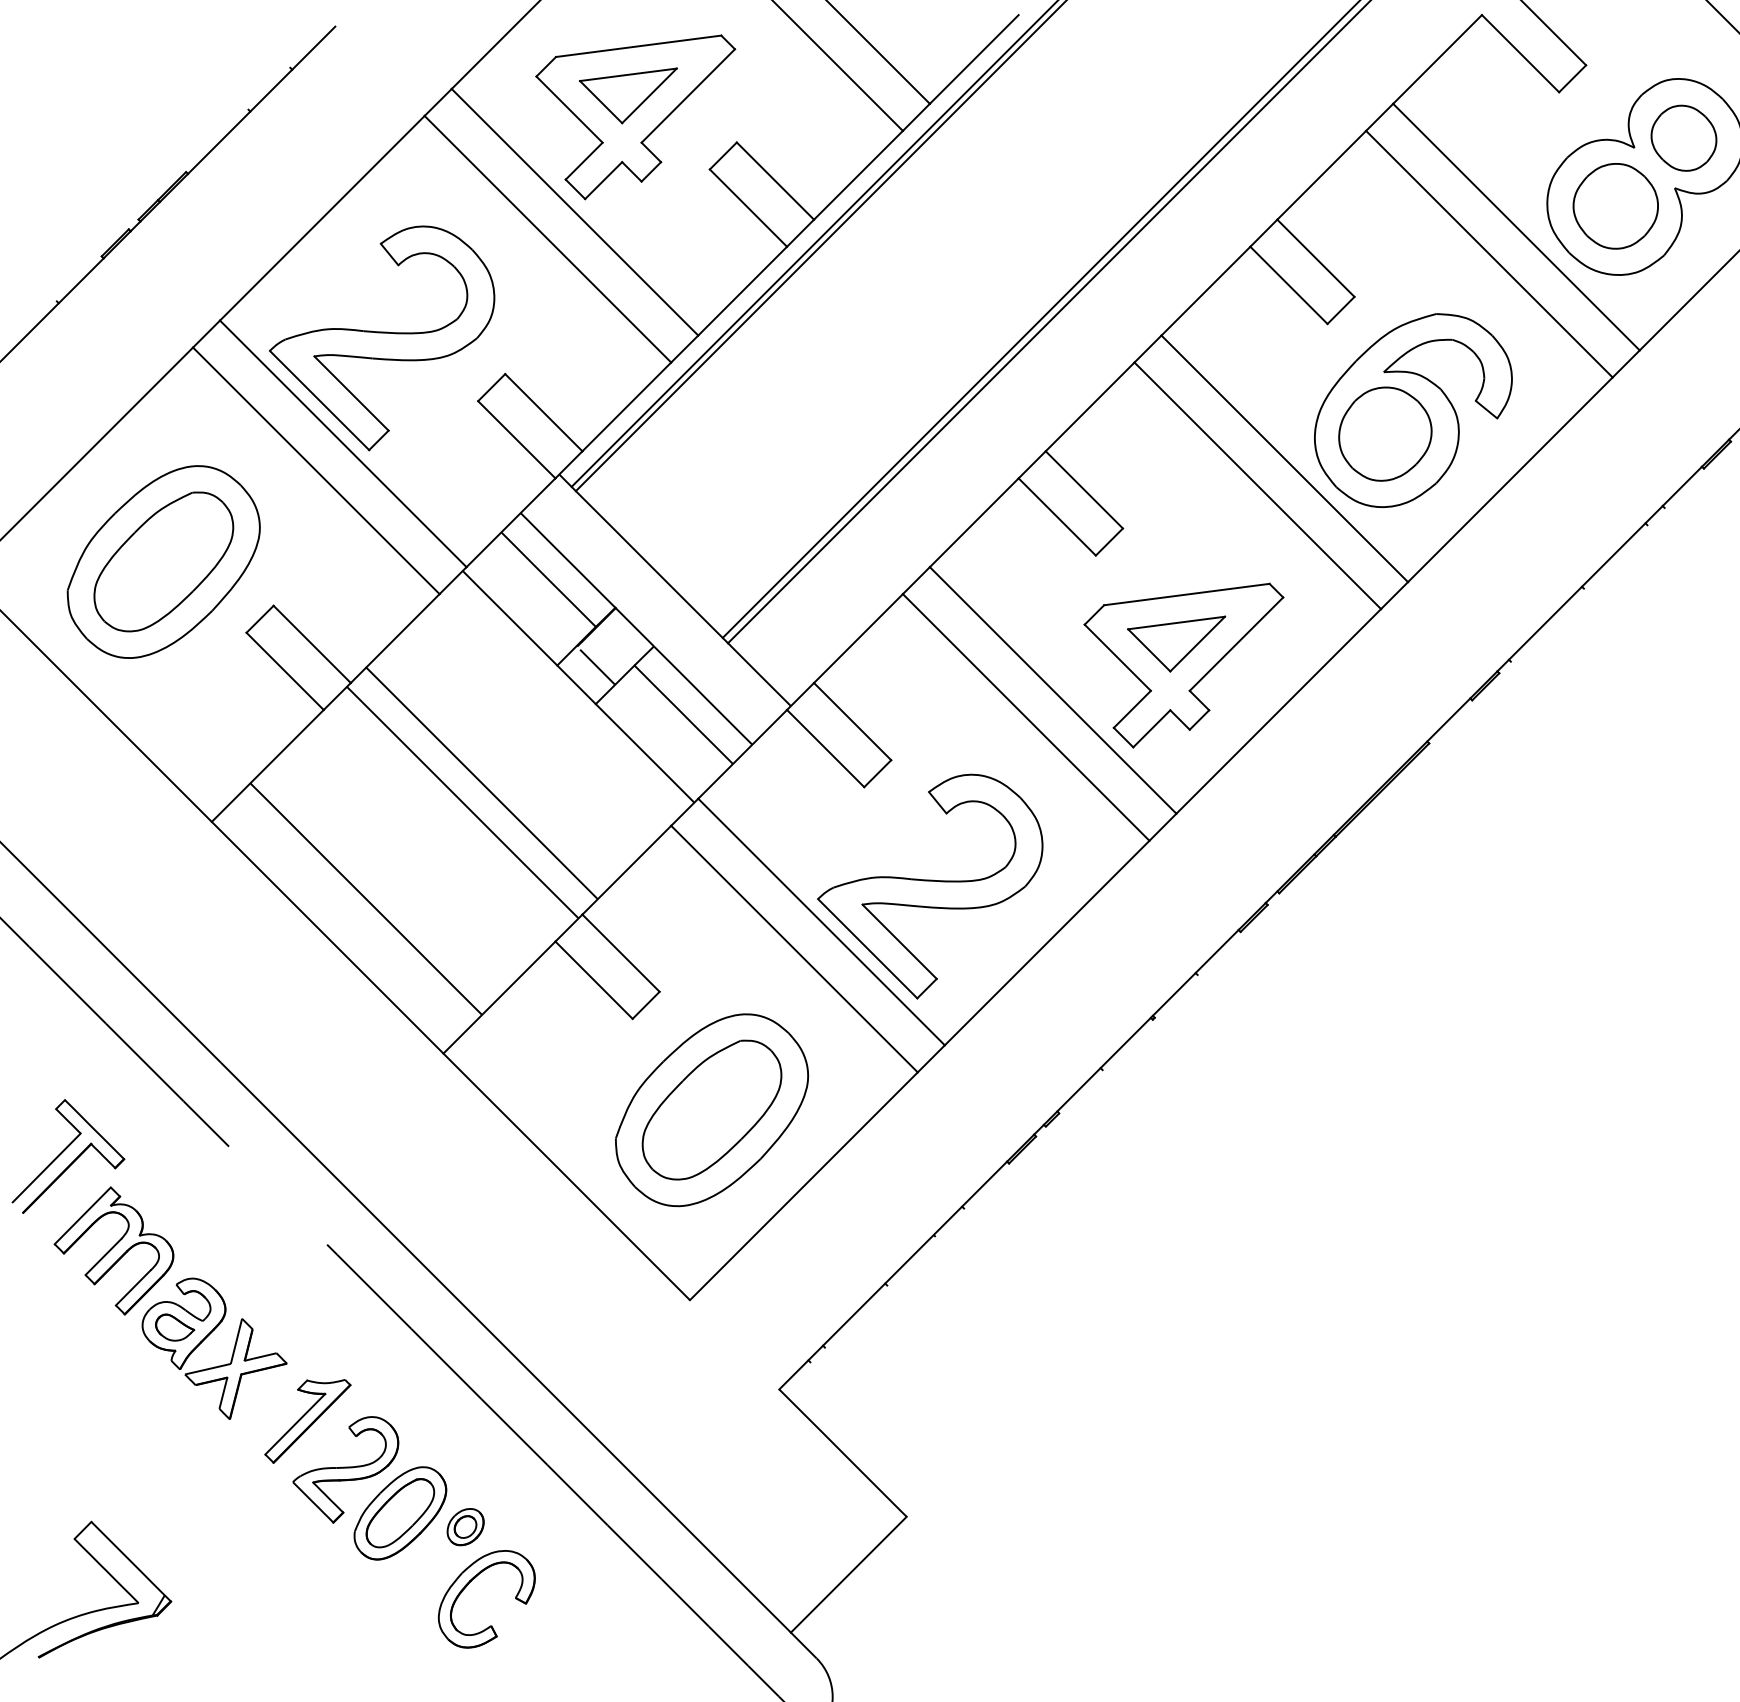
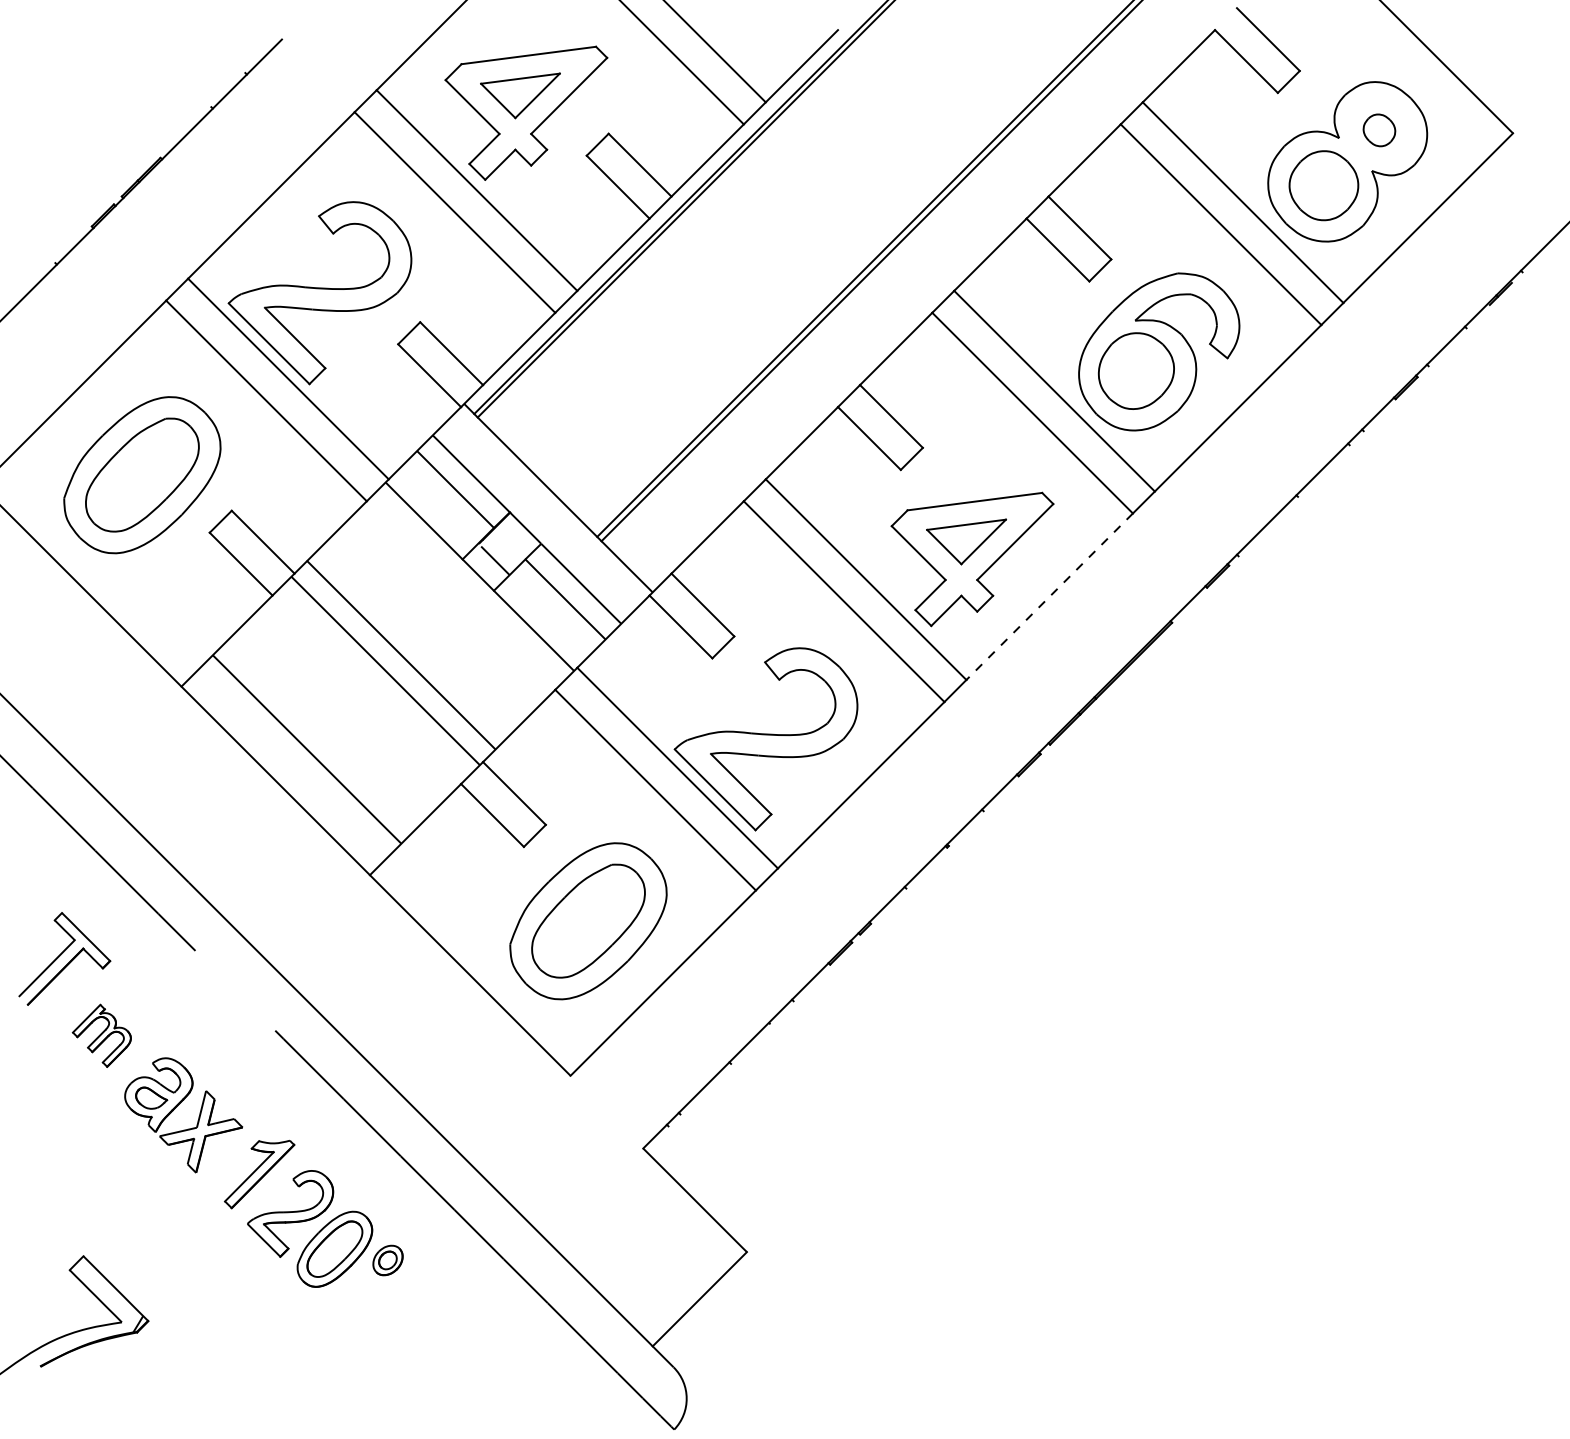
part: (1684, 138) -> (1379, 130), size x0.6
line: (1278, 711) -> (1049, 596), solid -> dashed
part: (113, 1250) -> (101, 1035), size x0.6
part: (471, 1582) -> (392, 1305), removed

